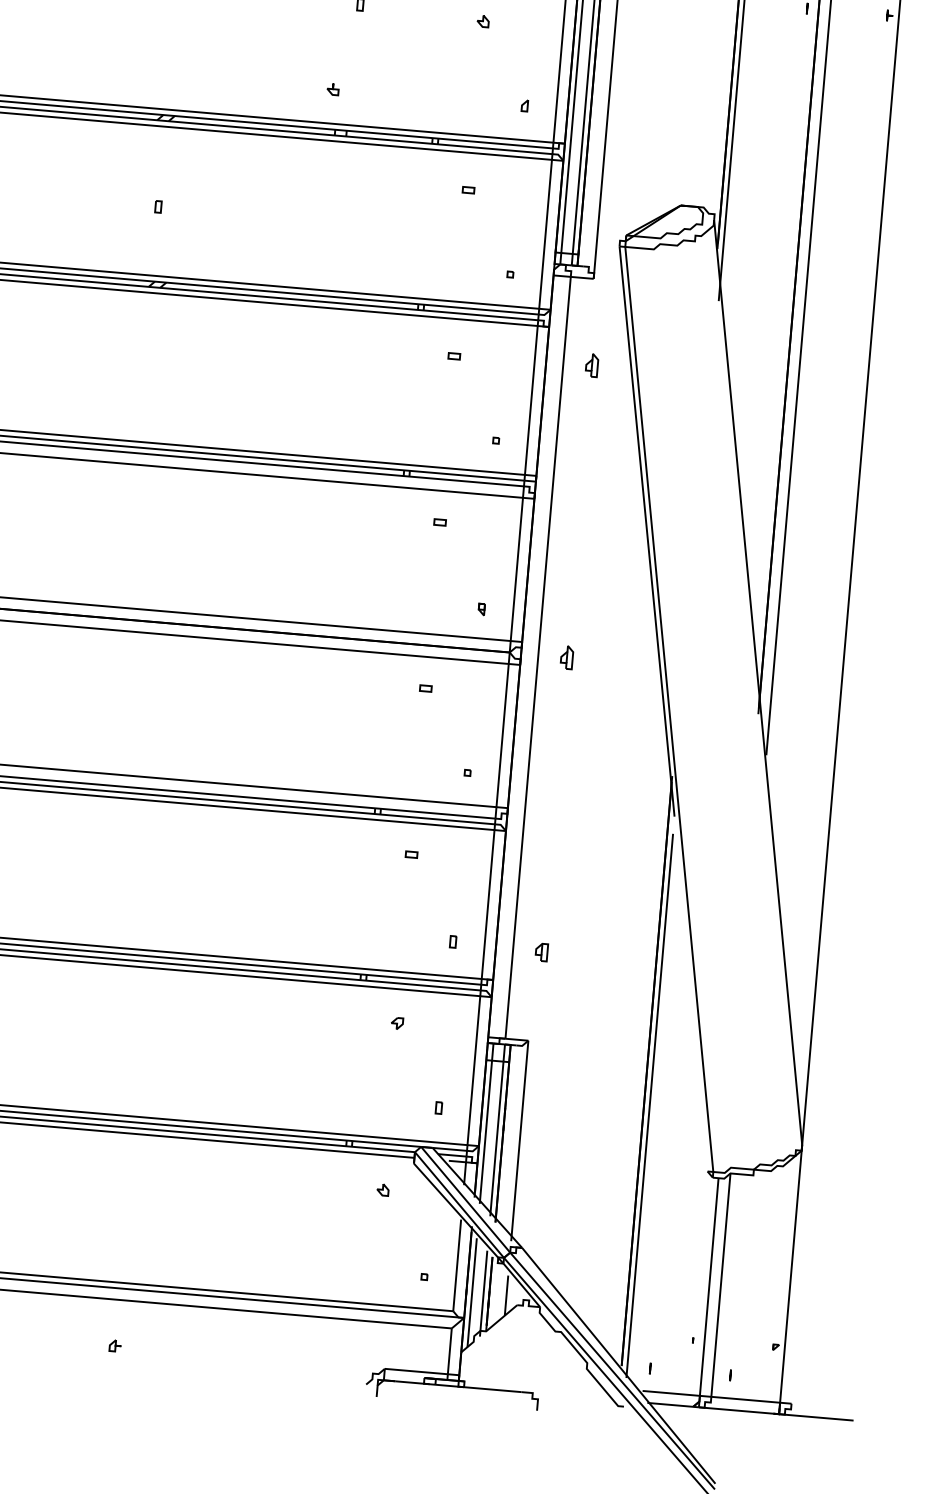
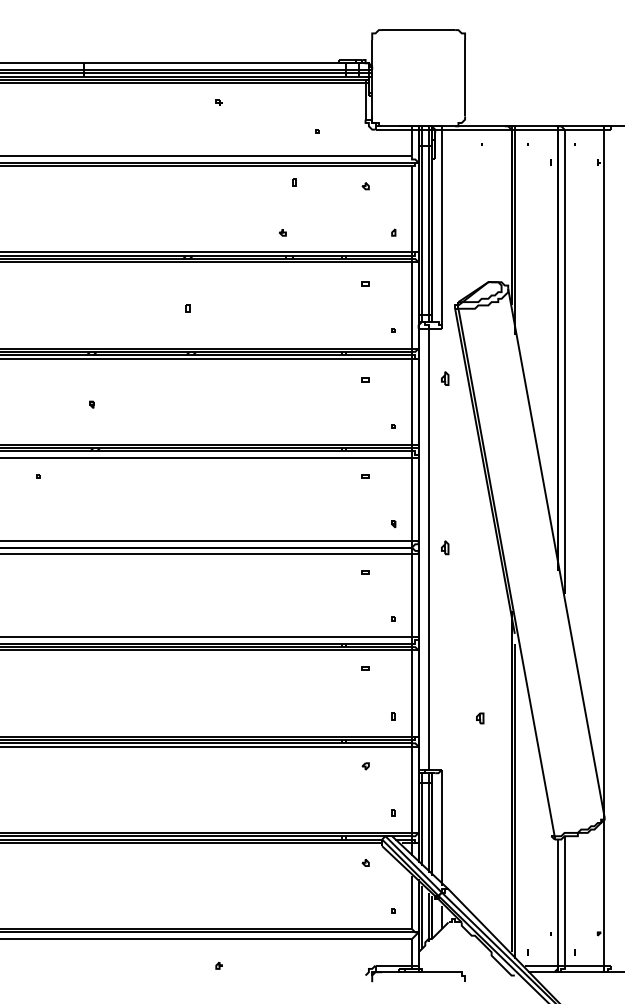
part: (542, 952) -> (480, 718), moved

